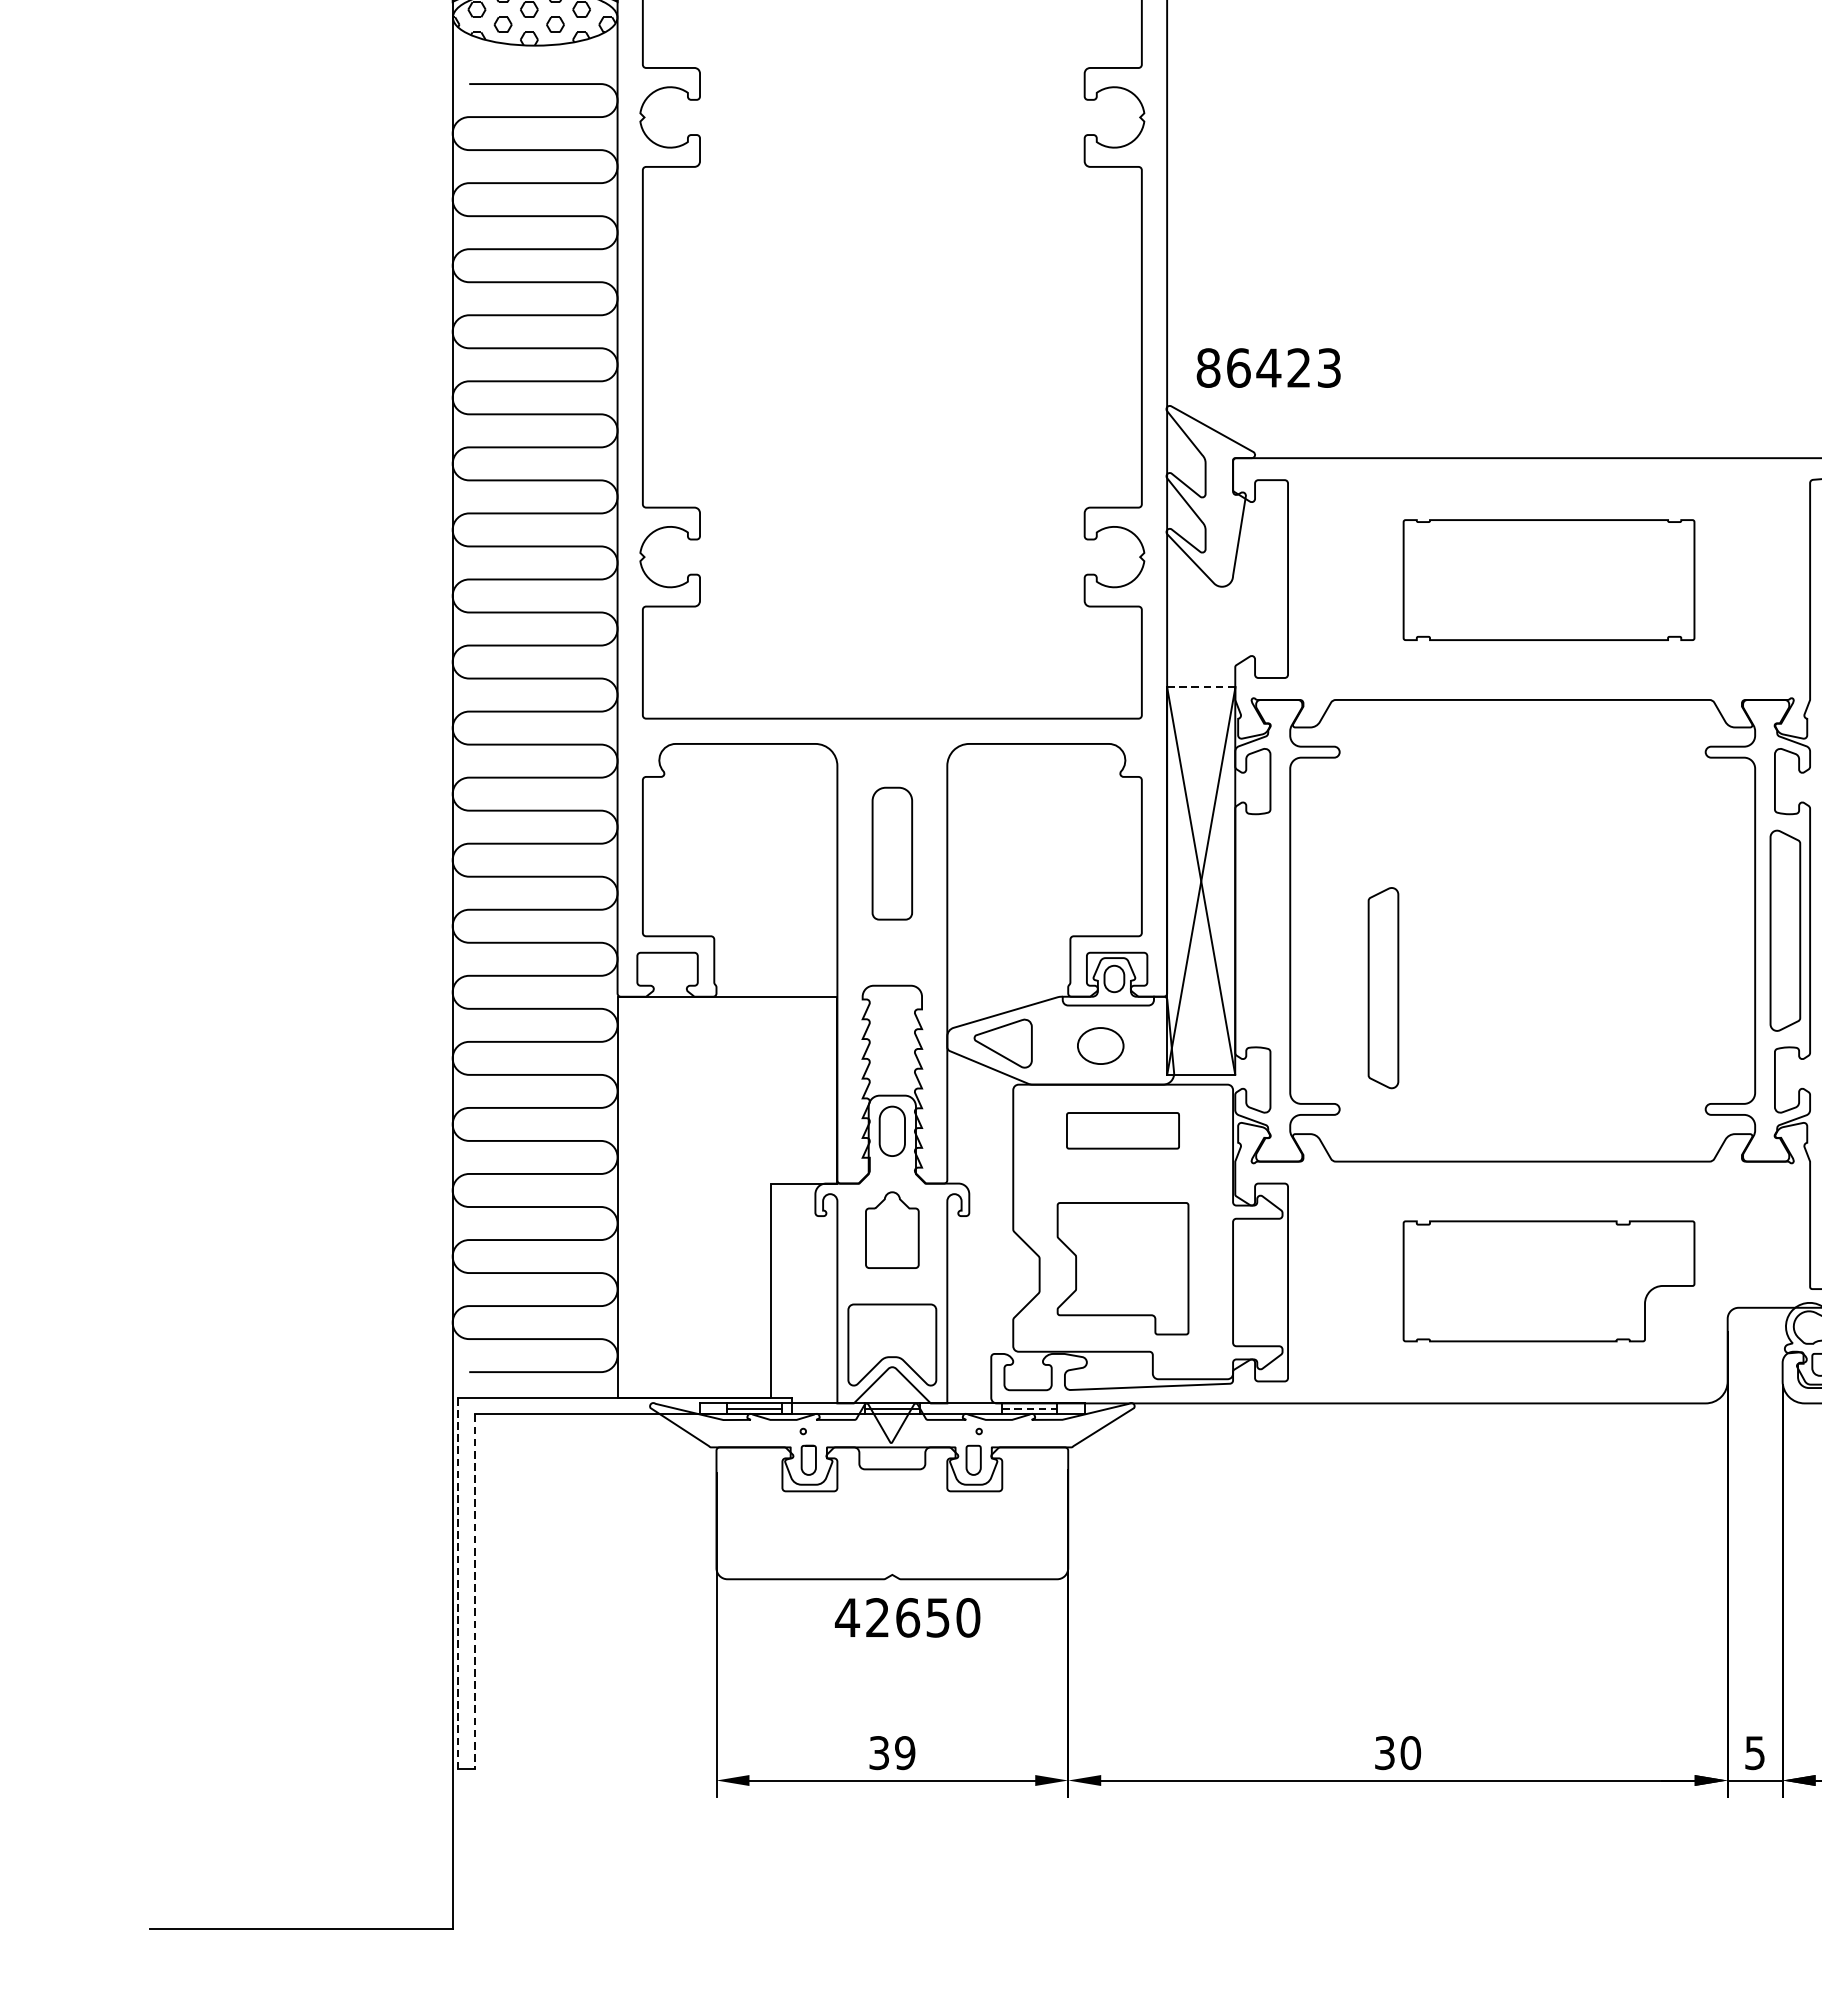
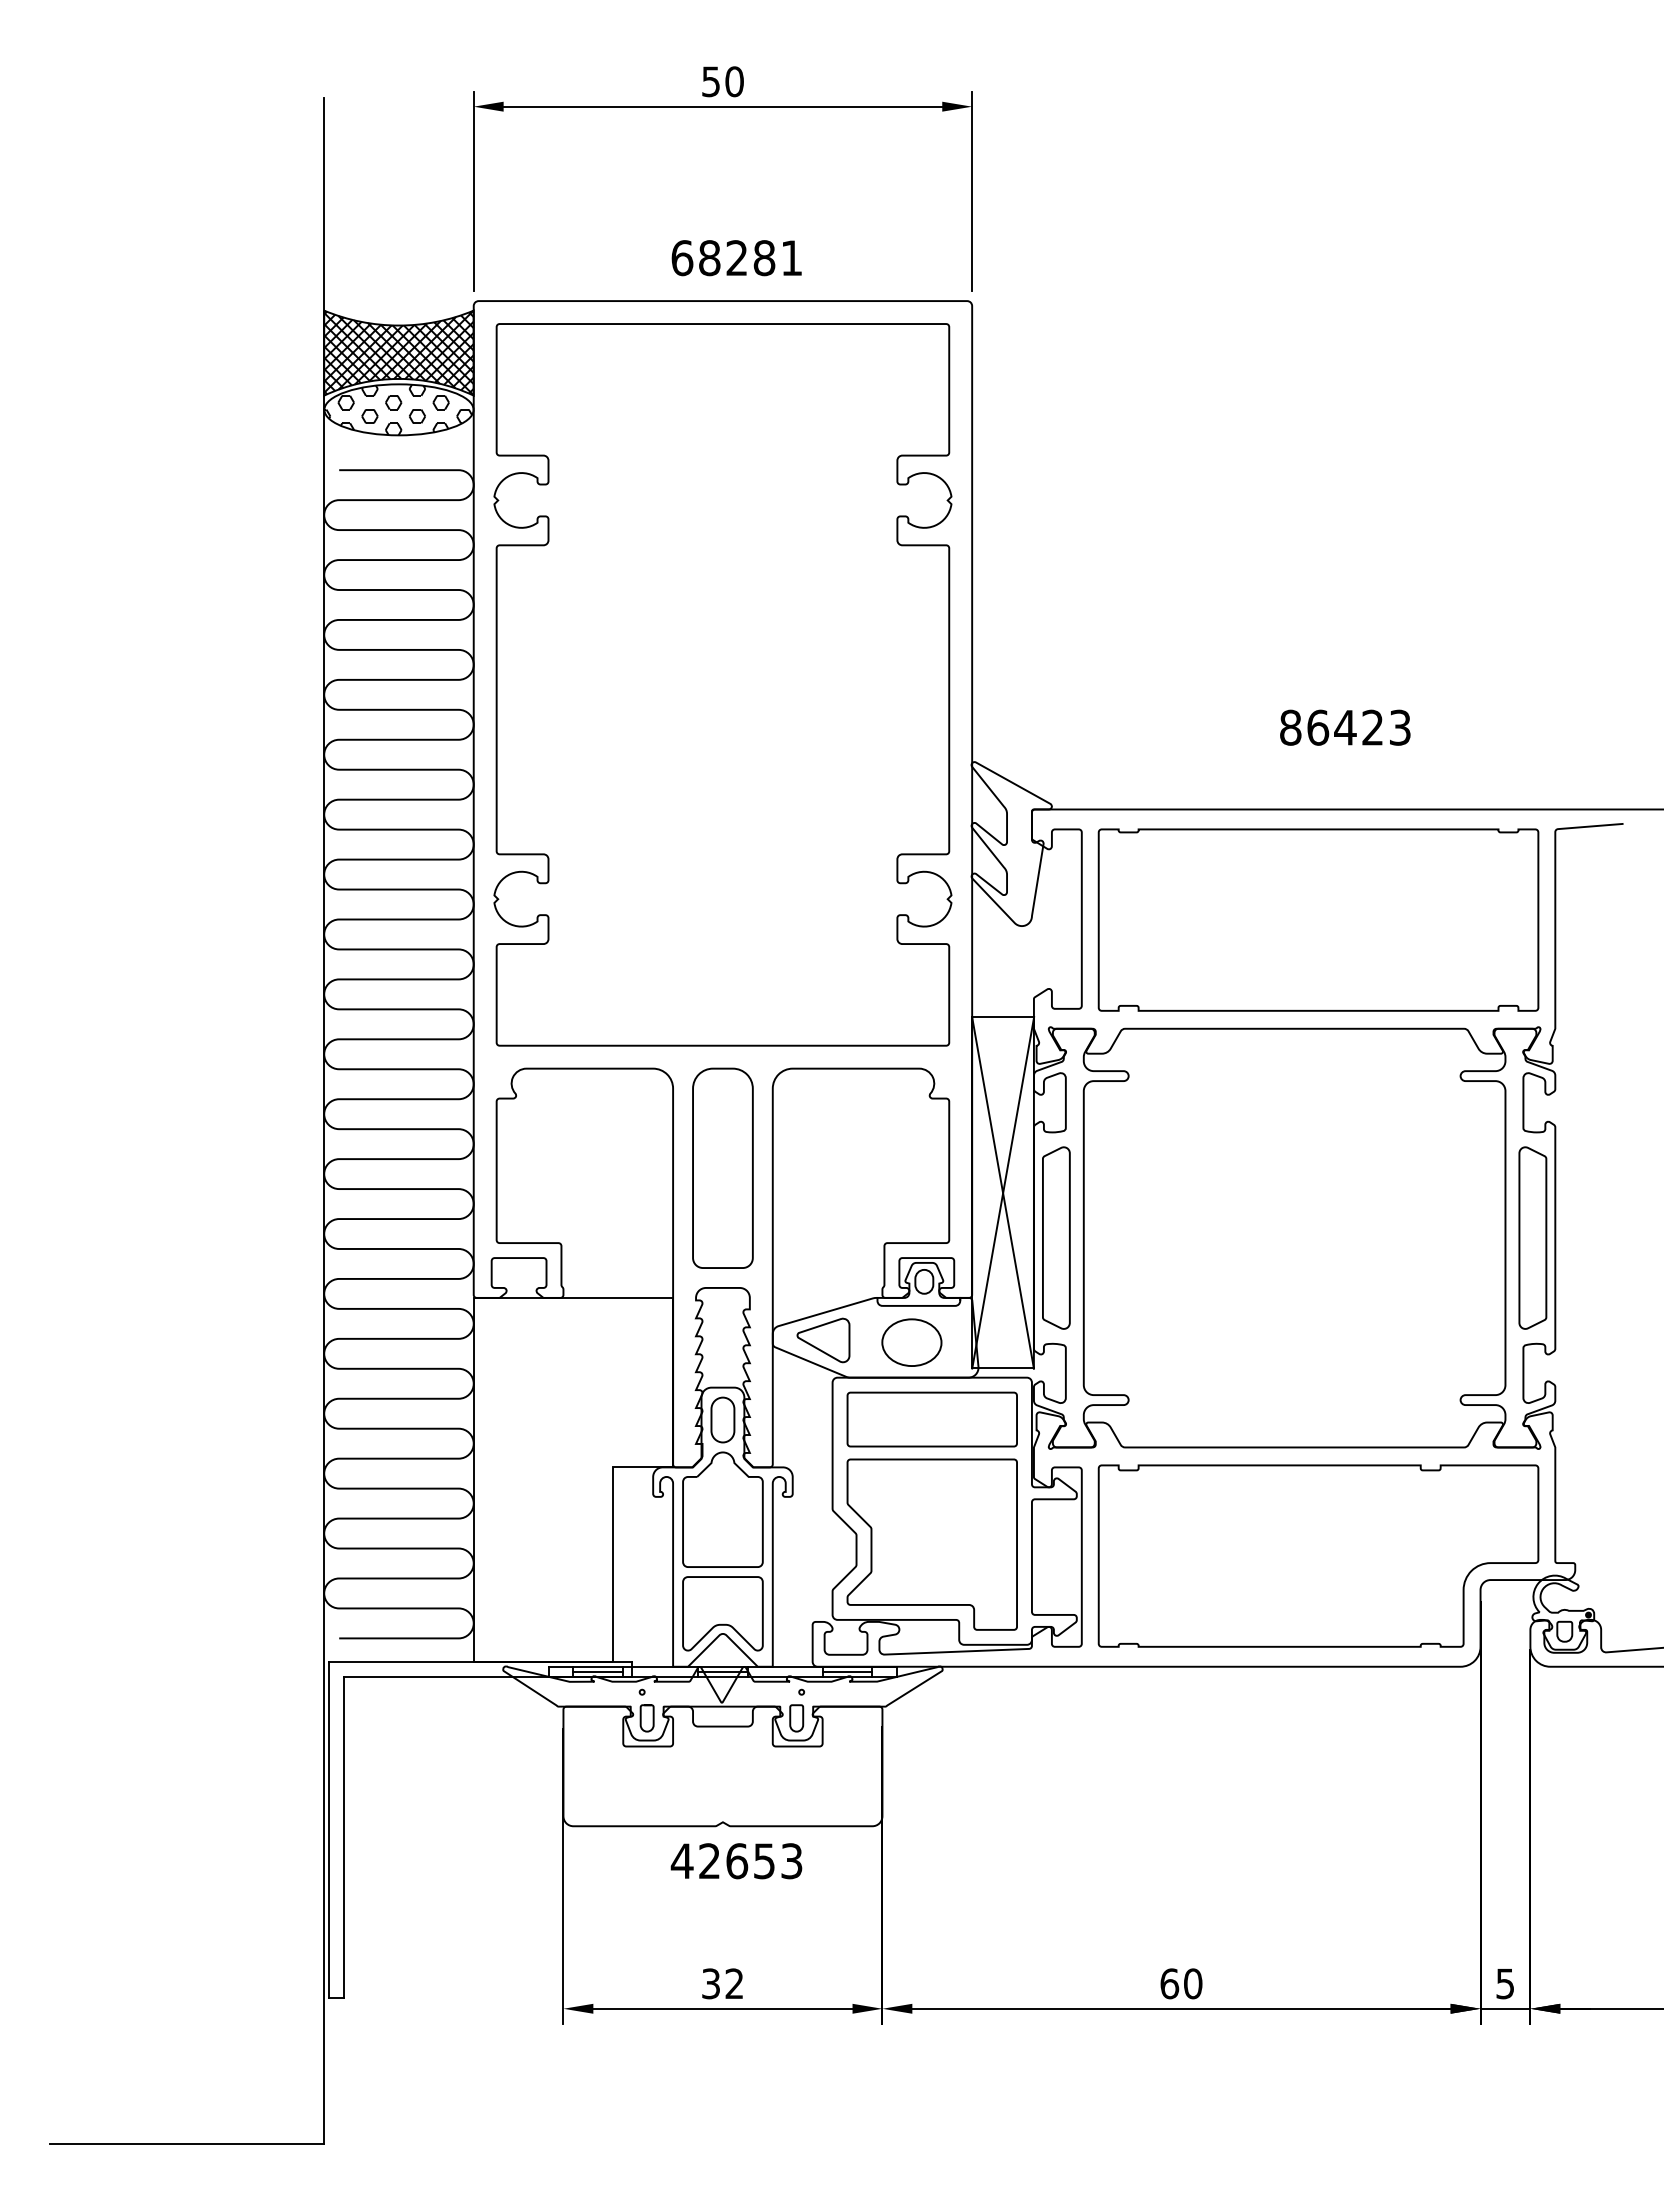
text: (1268, 367) -> (1345, 727), moved
part: (1549, 579) -> (1318, 919), size x1.67
line: (1201, 687) -> (1003, 1017), dashed -> solid
part: (891, 852) -> (722, 1167), size x1.67
curve: (1369, 987) -> (1043, 1237), moved
part: (1100, 1045) -> (911, 1342), size x1.43
part: (1122, 1130) -> (931, 1419), size x1.67
part: (891, 1230) -> (722, 1509), size x1.67
part: (1122, 1268) -> (931, 1544), size x1.43
part: (1549, 1280) -> (1318, 1555), size x1.67
line: (1029, 1408) -> (847, 1671), dashed -> solid
line: (458, 1583) -> (329, 1830), dashed -> solid
line: (475, 1591) -> (344, 1837), dashed -> solid
text: (967, 1618) -> (791, 1861), 42650 -> 42653
text: (905, 1752) -> (734, 1983), 39 -> 32
text: (1384, 1752) -> (1169, 1983), 30 -> 60

